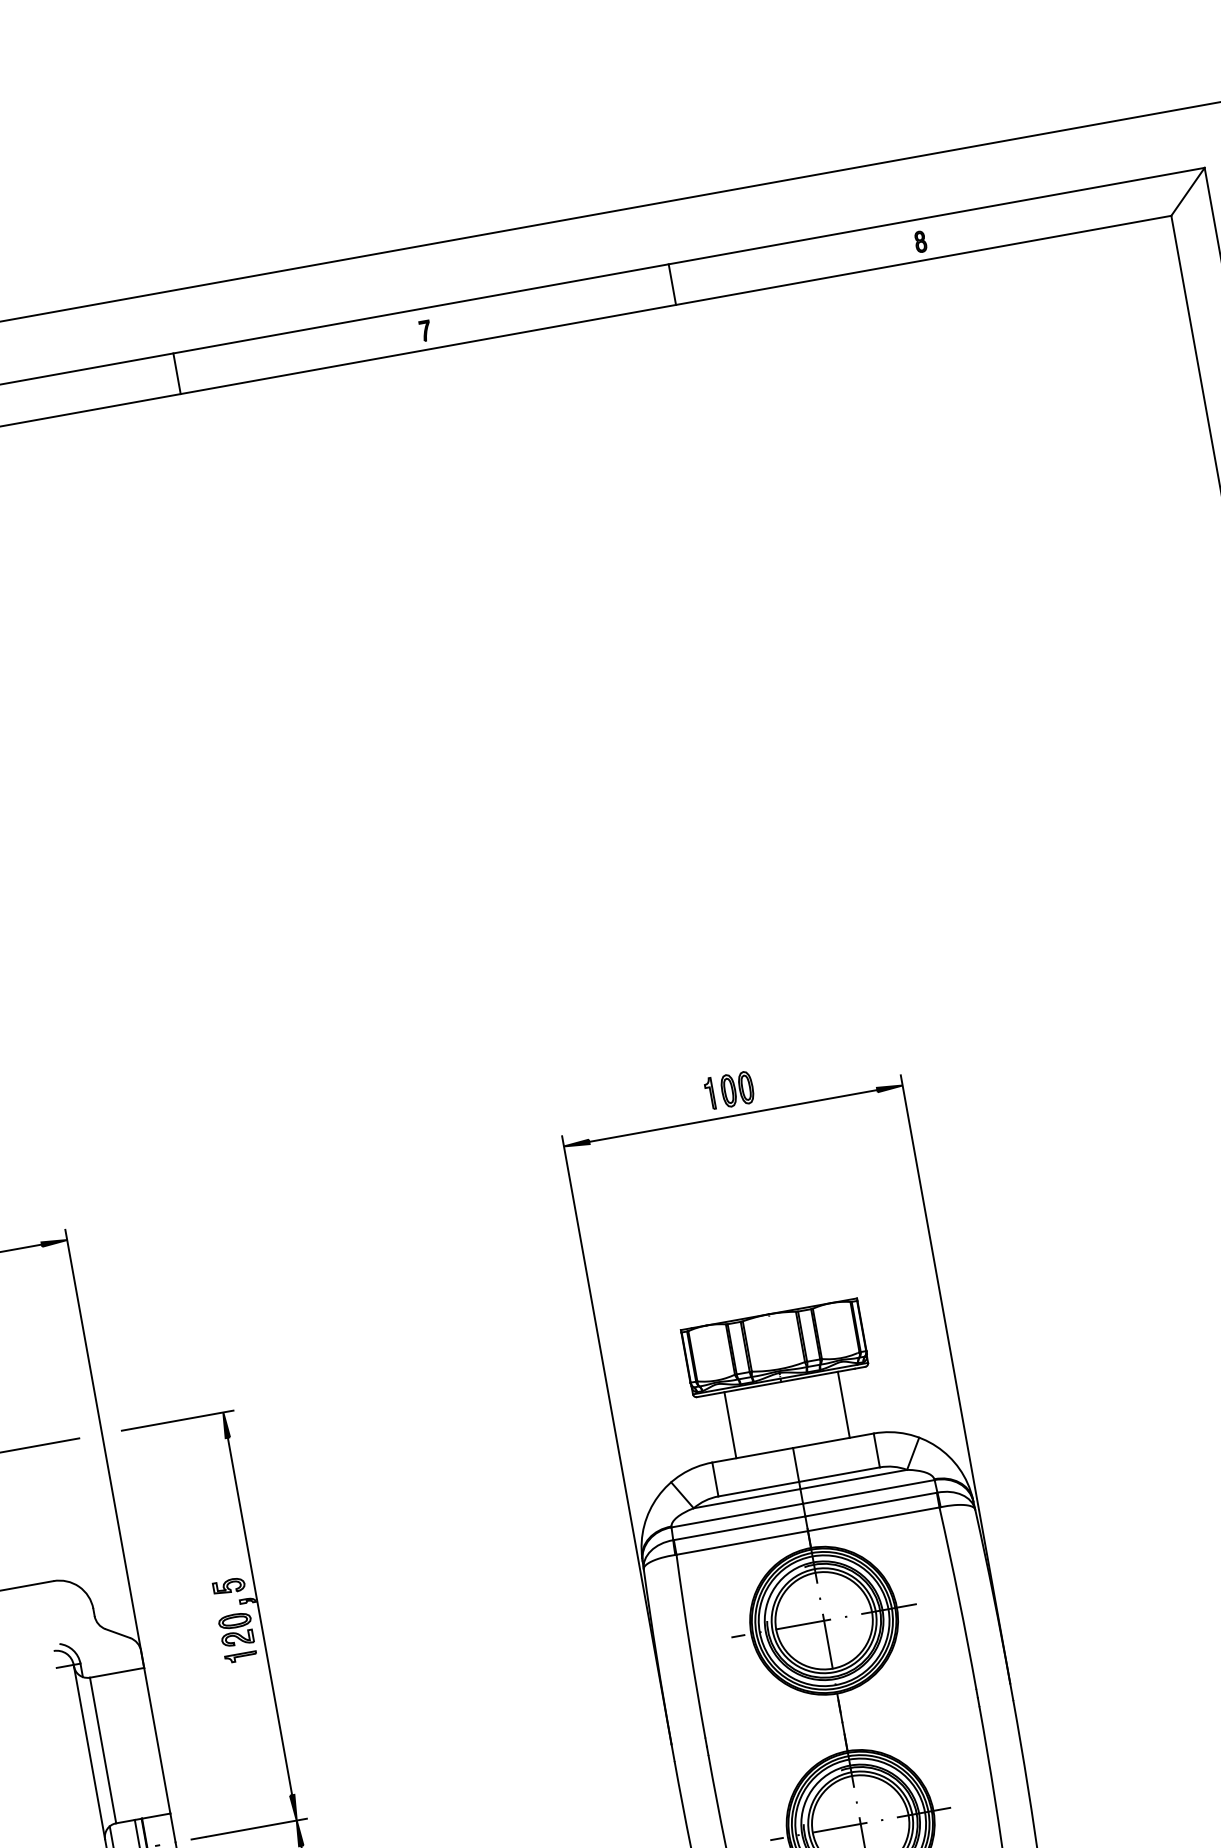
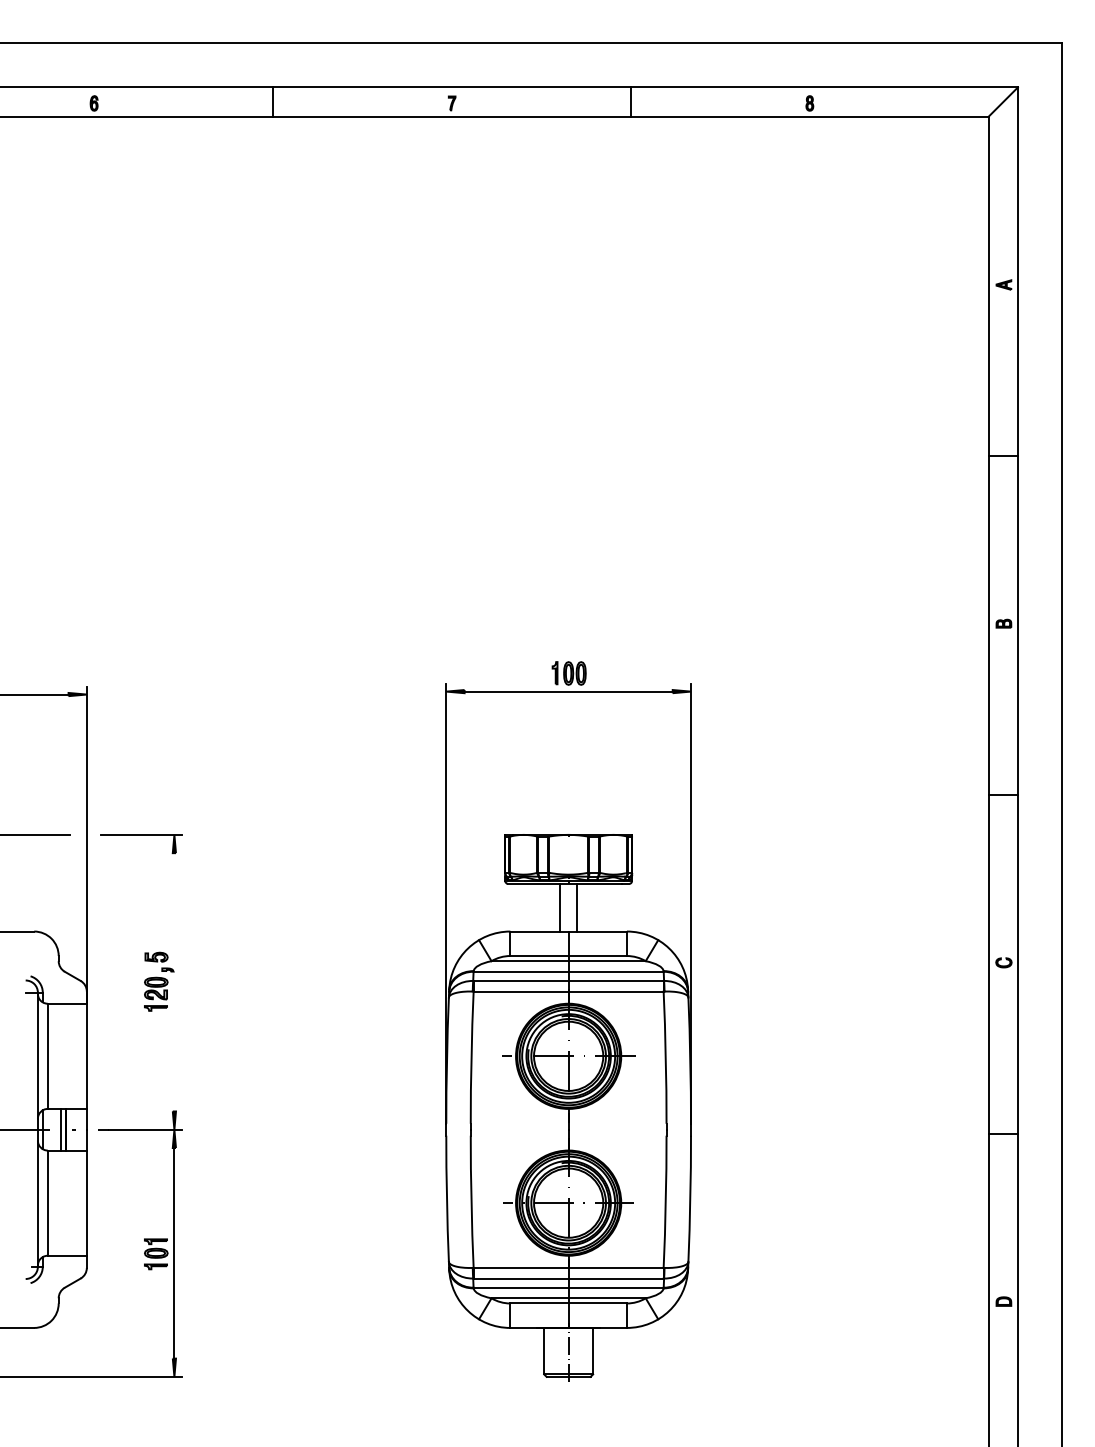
line: (843, 1404) -> (559, 907), moved
line: (730, 1425) -> (576, 907), moved
line: (260, 1616) -> (174, 982), removed

